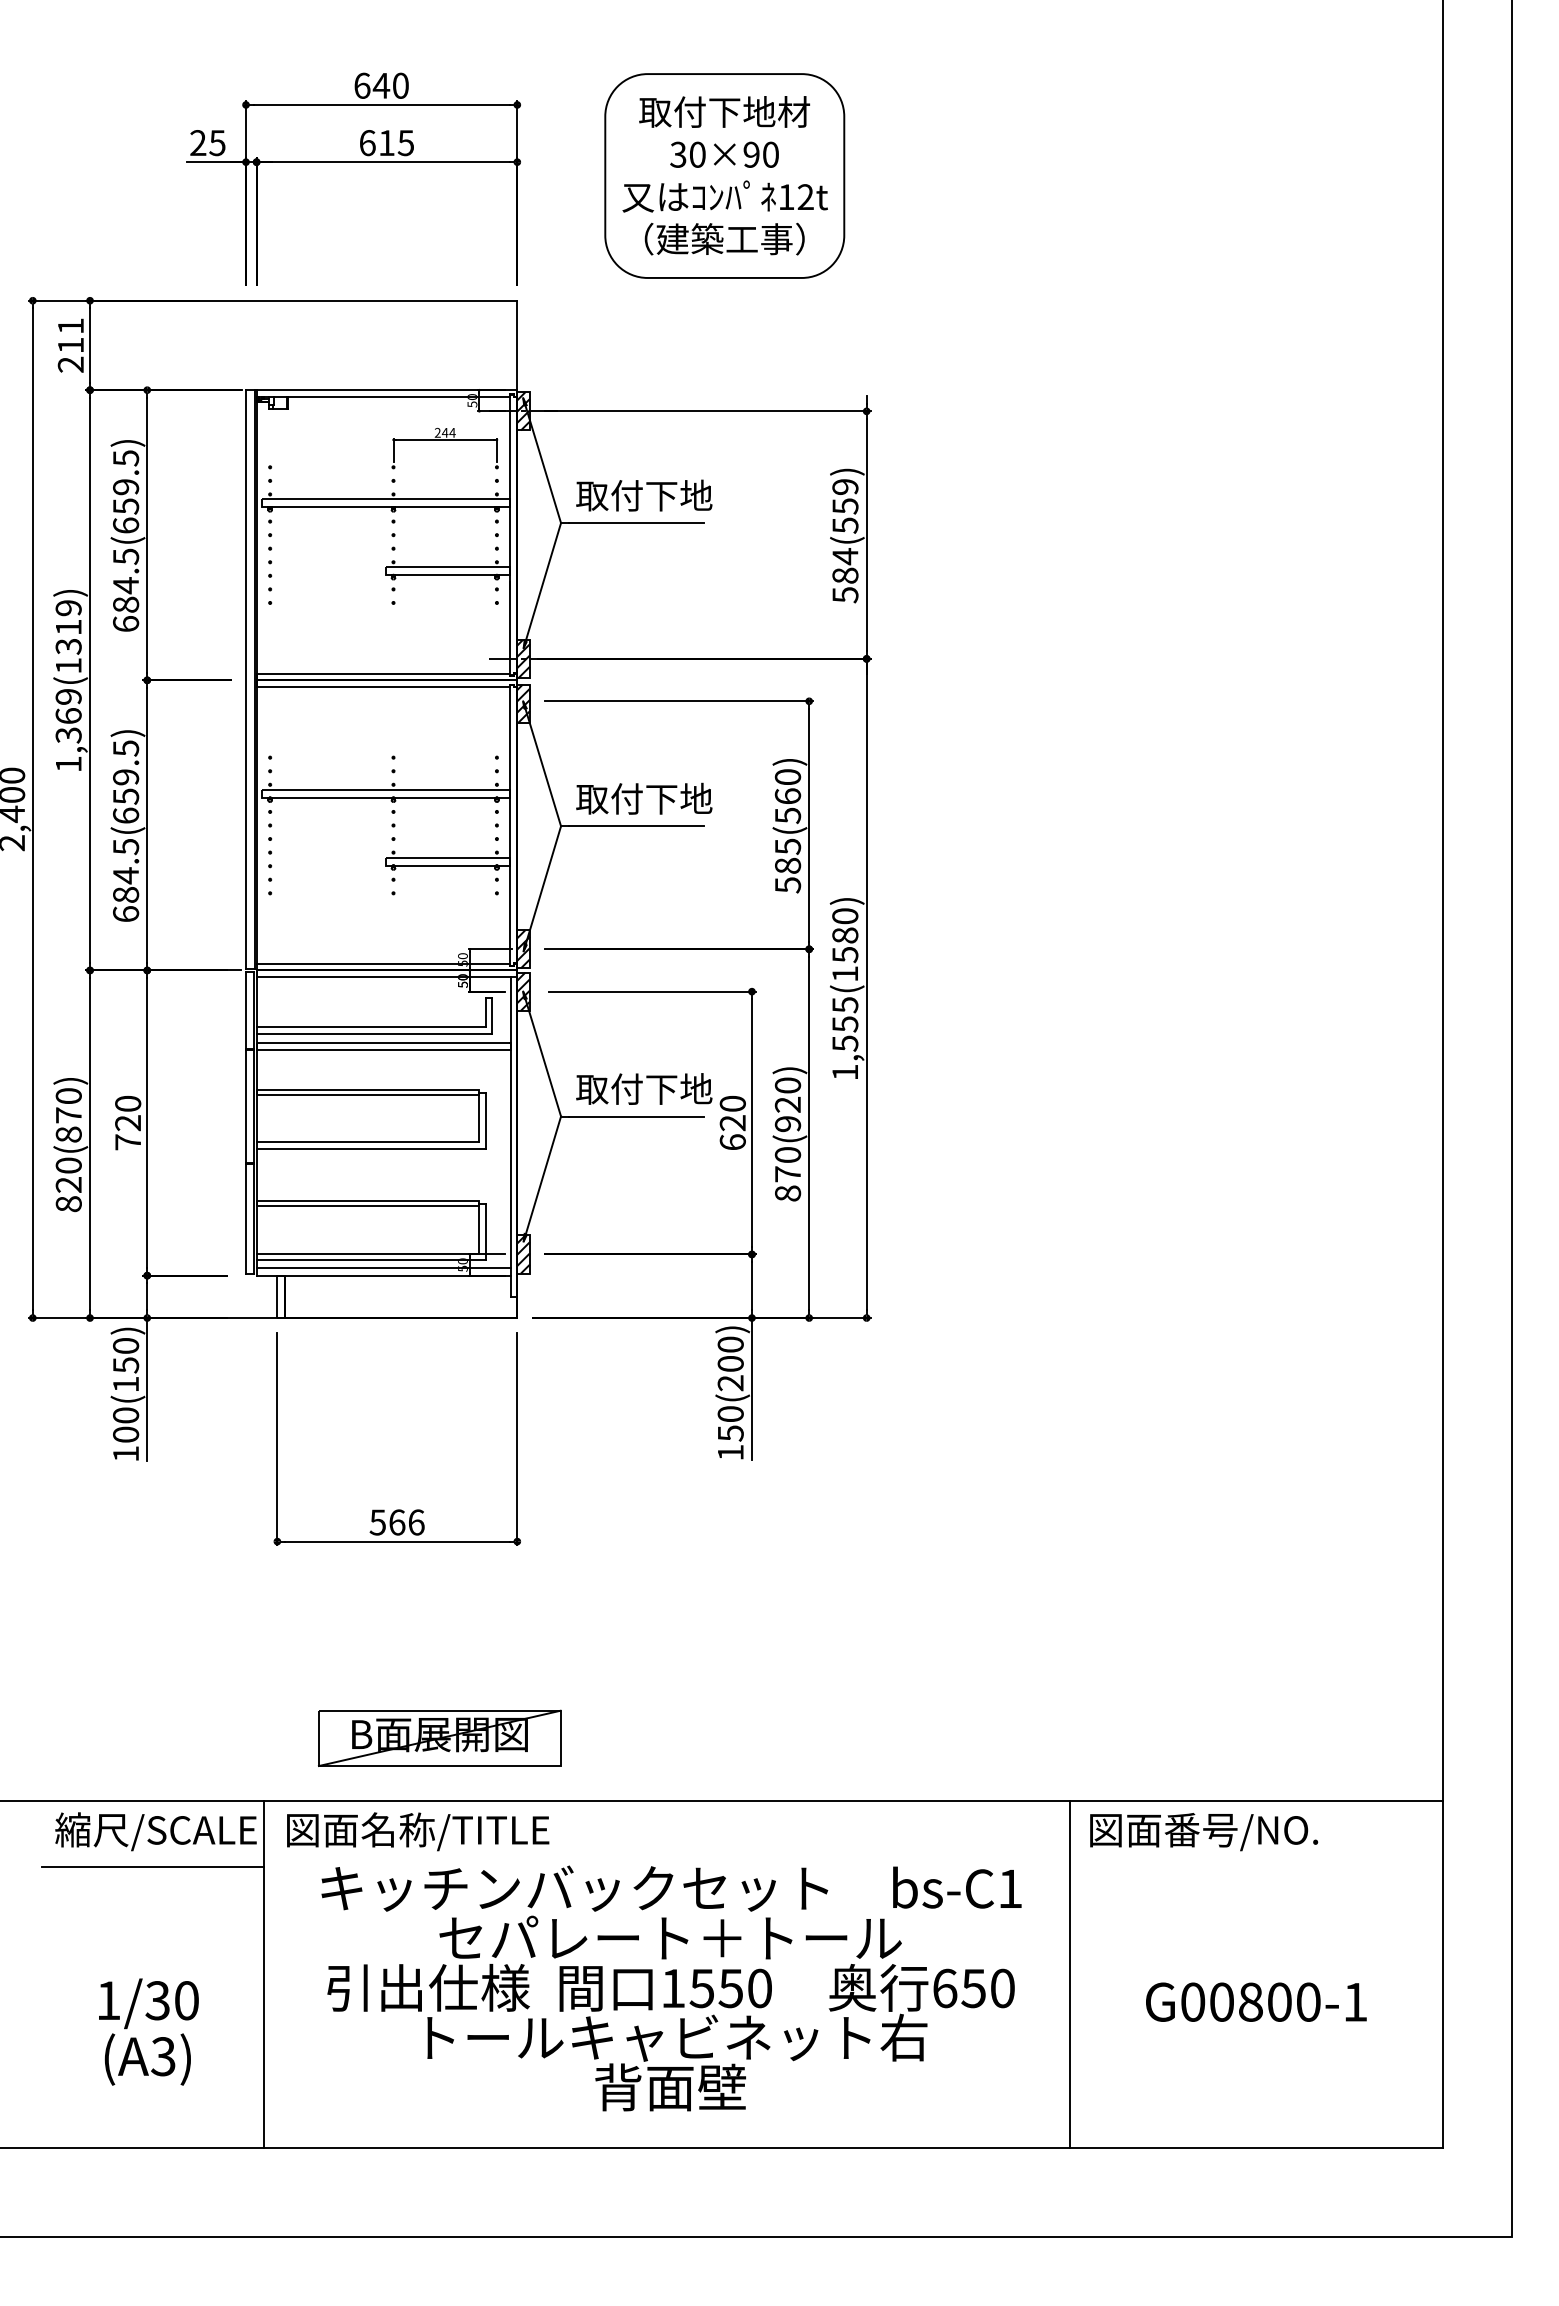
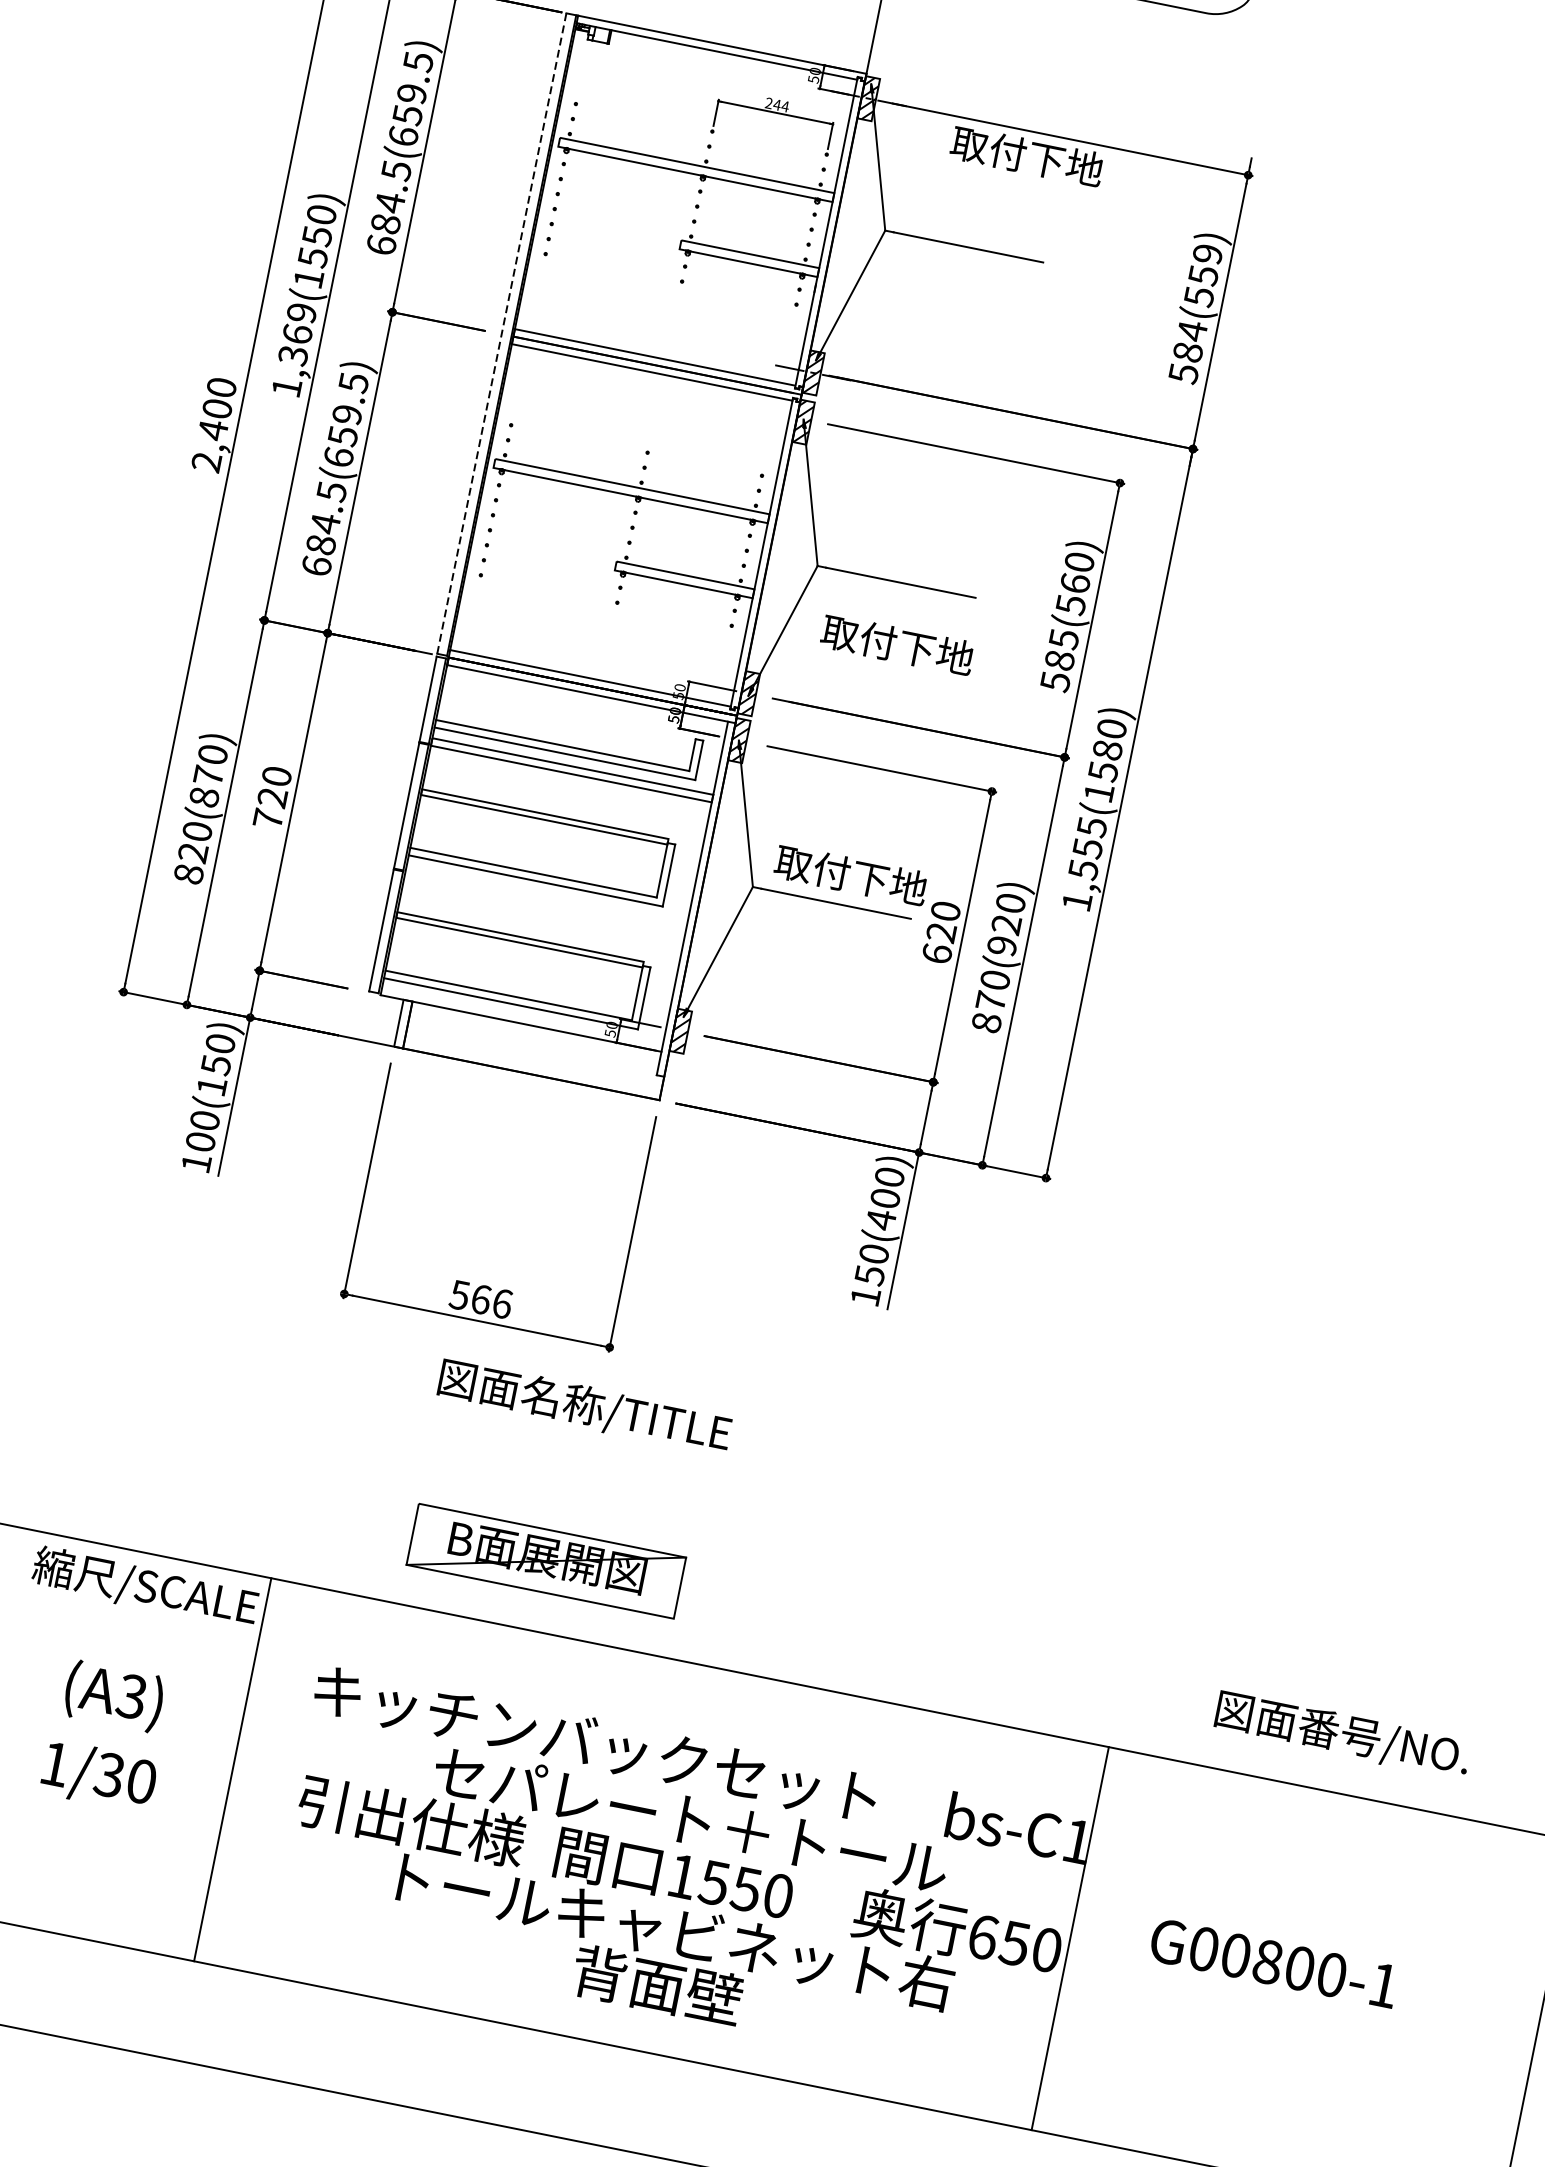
text: (644, 495) -> (1027, 156), moved
text: (68, 627) -> (317, 236), 1,369(1319) -> 1,369(1550)
line: (246, 679) -> (502, 333), solid -> dashed
text: (644, 798) -> (897, 644), moved
line: (383, 1267) -> (522, 1014), removed
text: (730, 1382) -> (881, 1219), 150(200) -> 150(400)
part: (439, 1737) -> (546, 1560), moved
text: (418, 1831) -> (585, 1406), moved
text: (1204, 1832) -> (1343, 1735), moved
line: (152, 1866) -> (133, 1625), removed
line: (1069, 1974) -> (1069, 1938), moved
text: (1256, 2001) -> (1274, 1962), moved
text: (147, 2059) -> (113, 1696), moved

